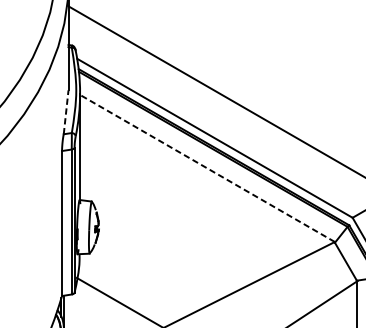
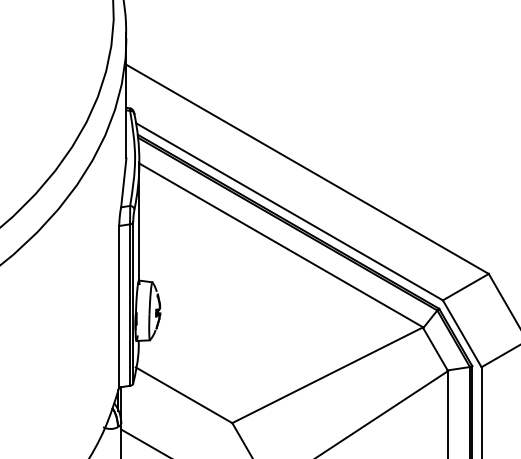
line: (65, 111) -> (123, 182), dashed -> solid
line: (207, 168) -> (281, 245), dashed -> solid

